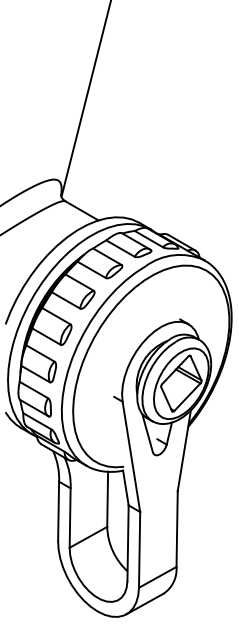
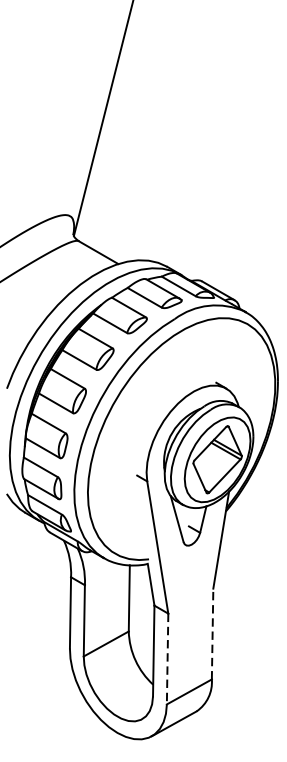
line: (177, 529) -> (213, 634), solid -> dashed
line: (139, 549) -> (167, 658), solid -> dashed

